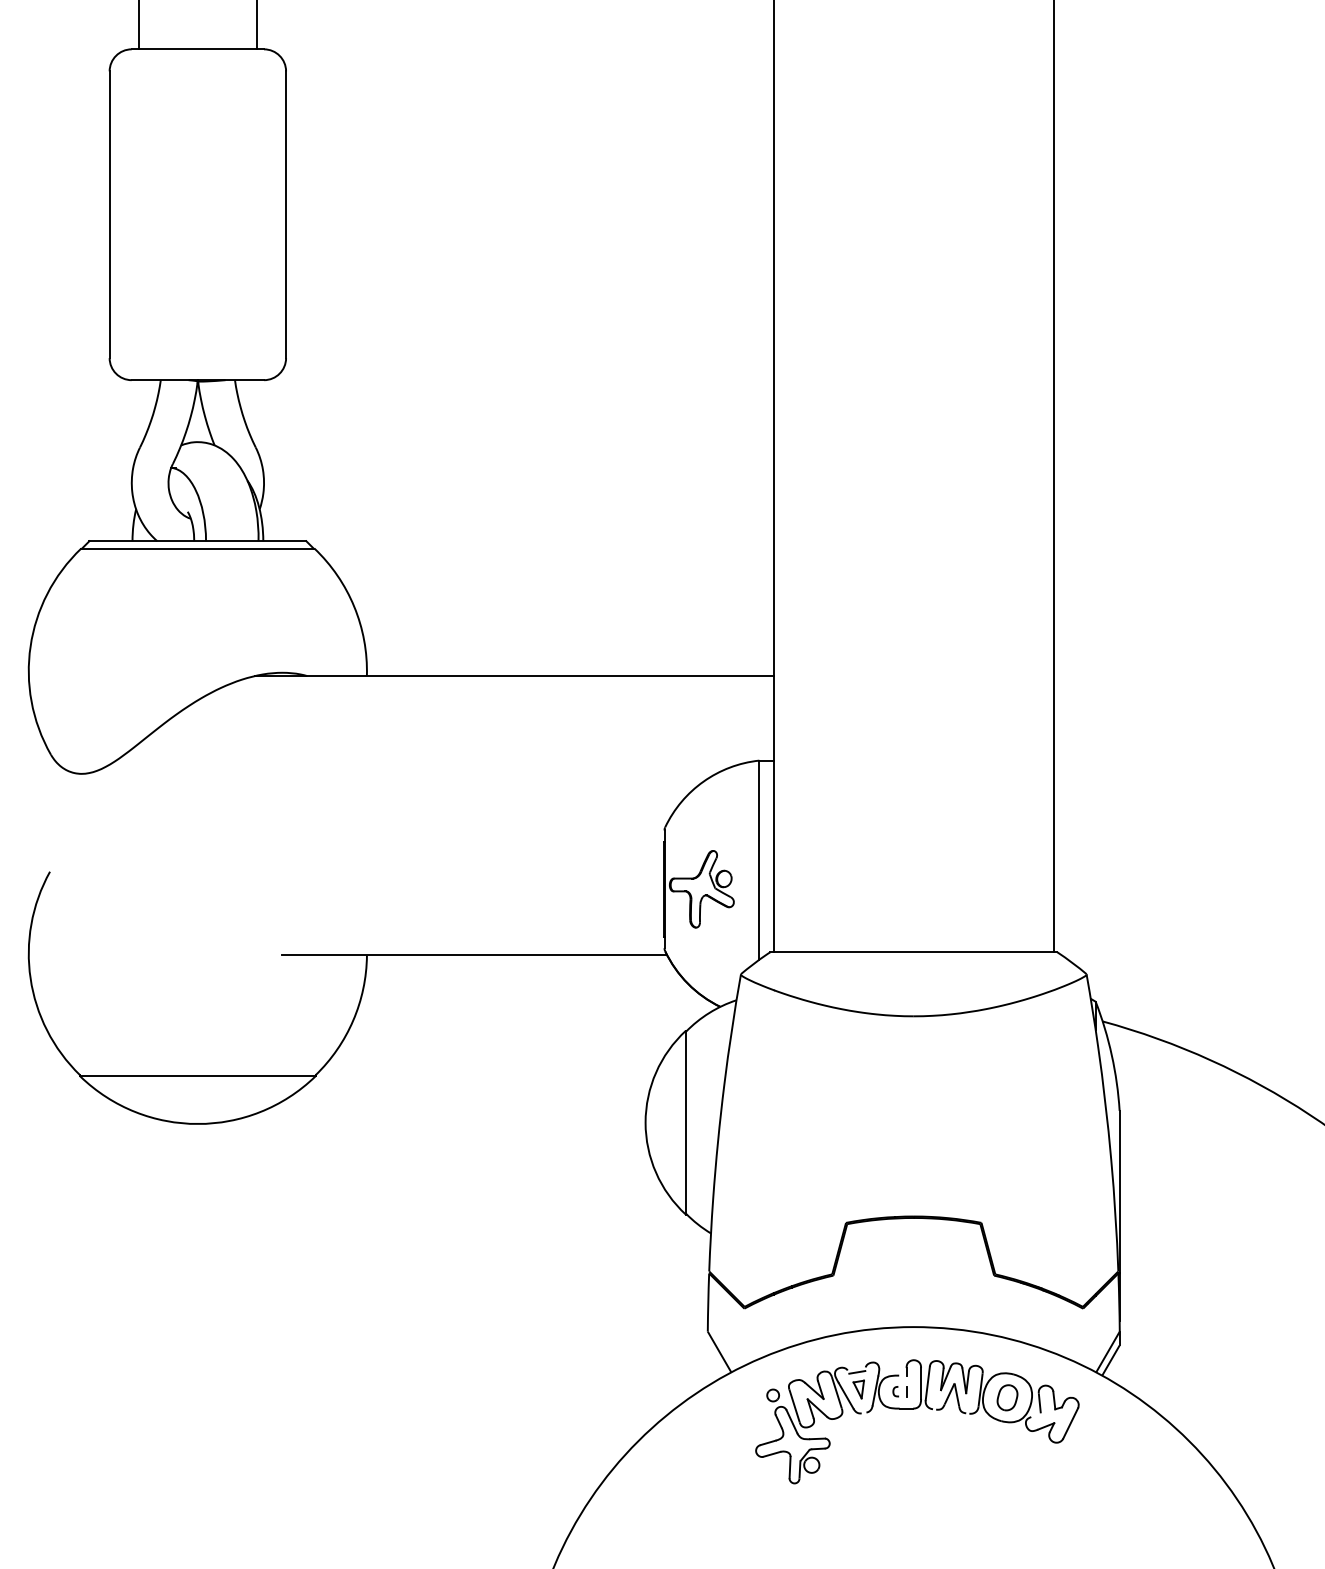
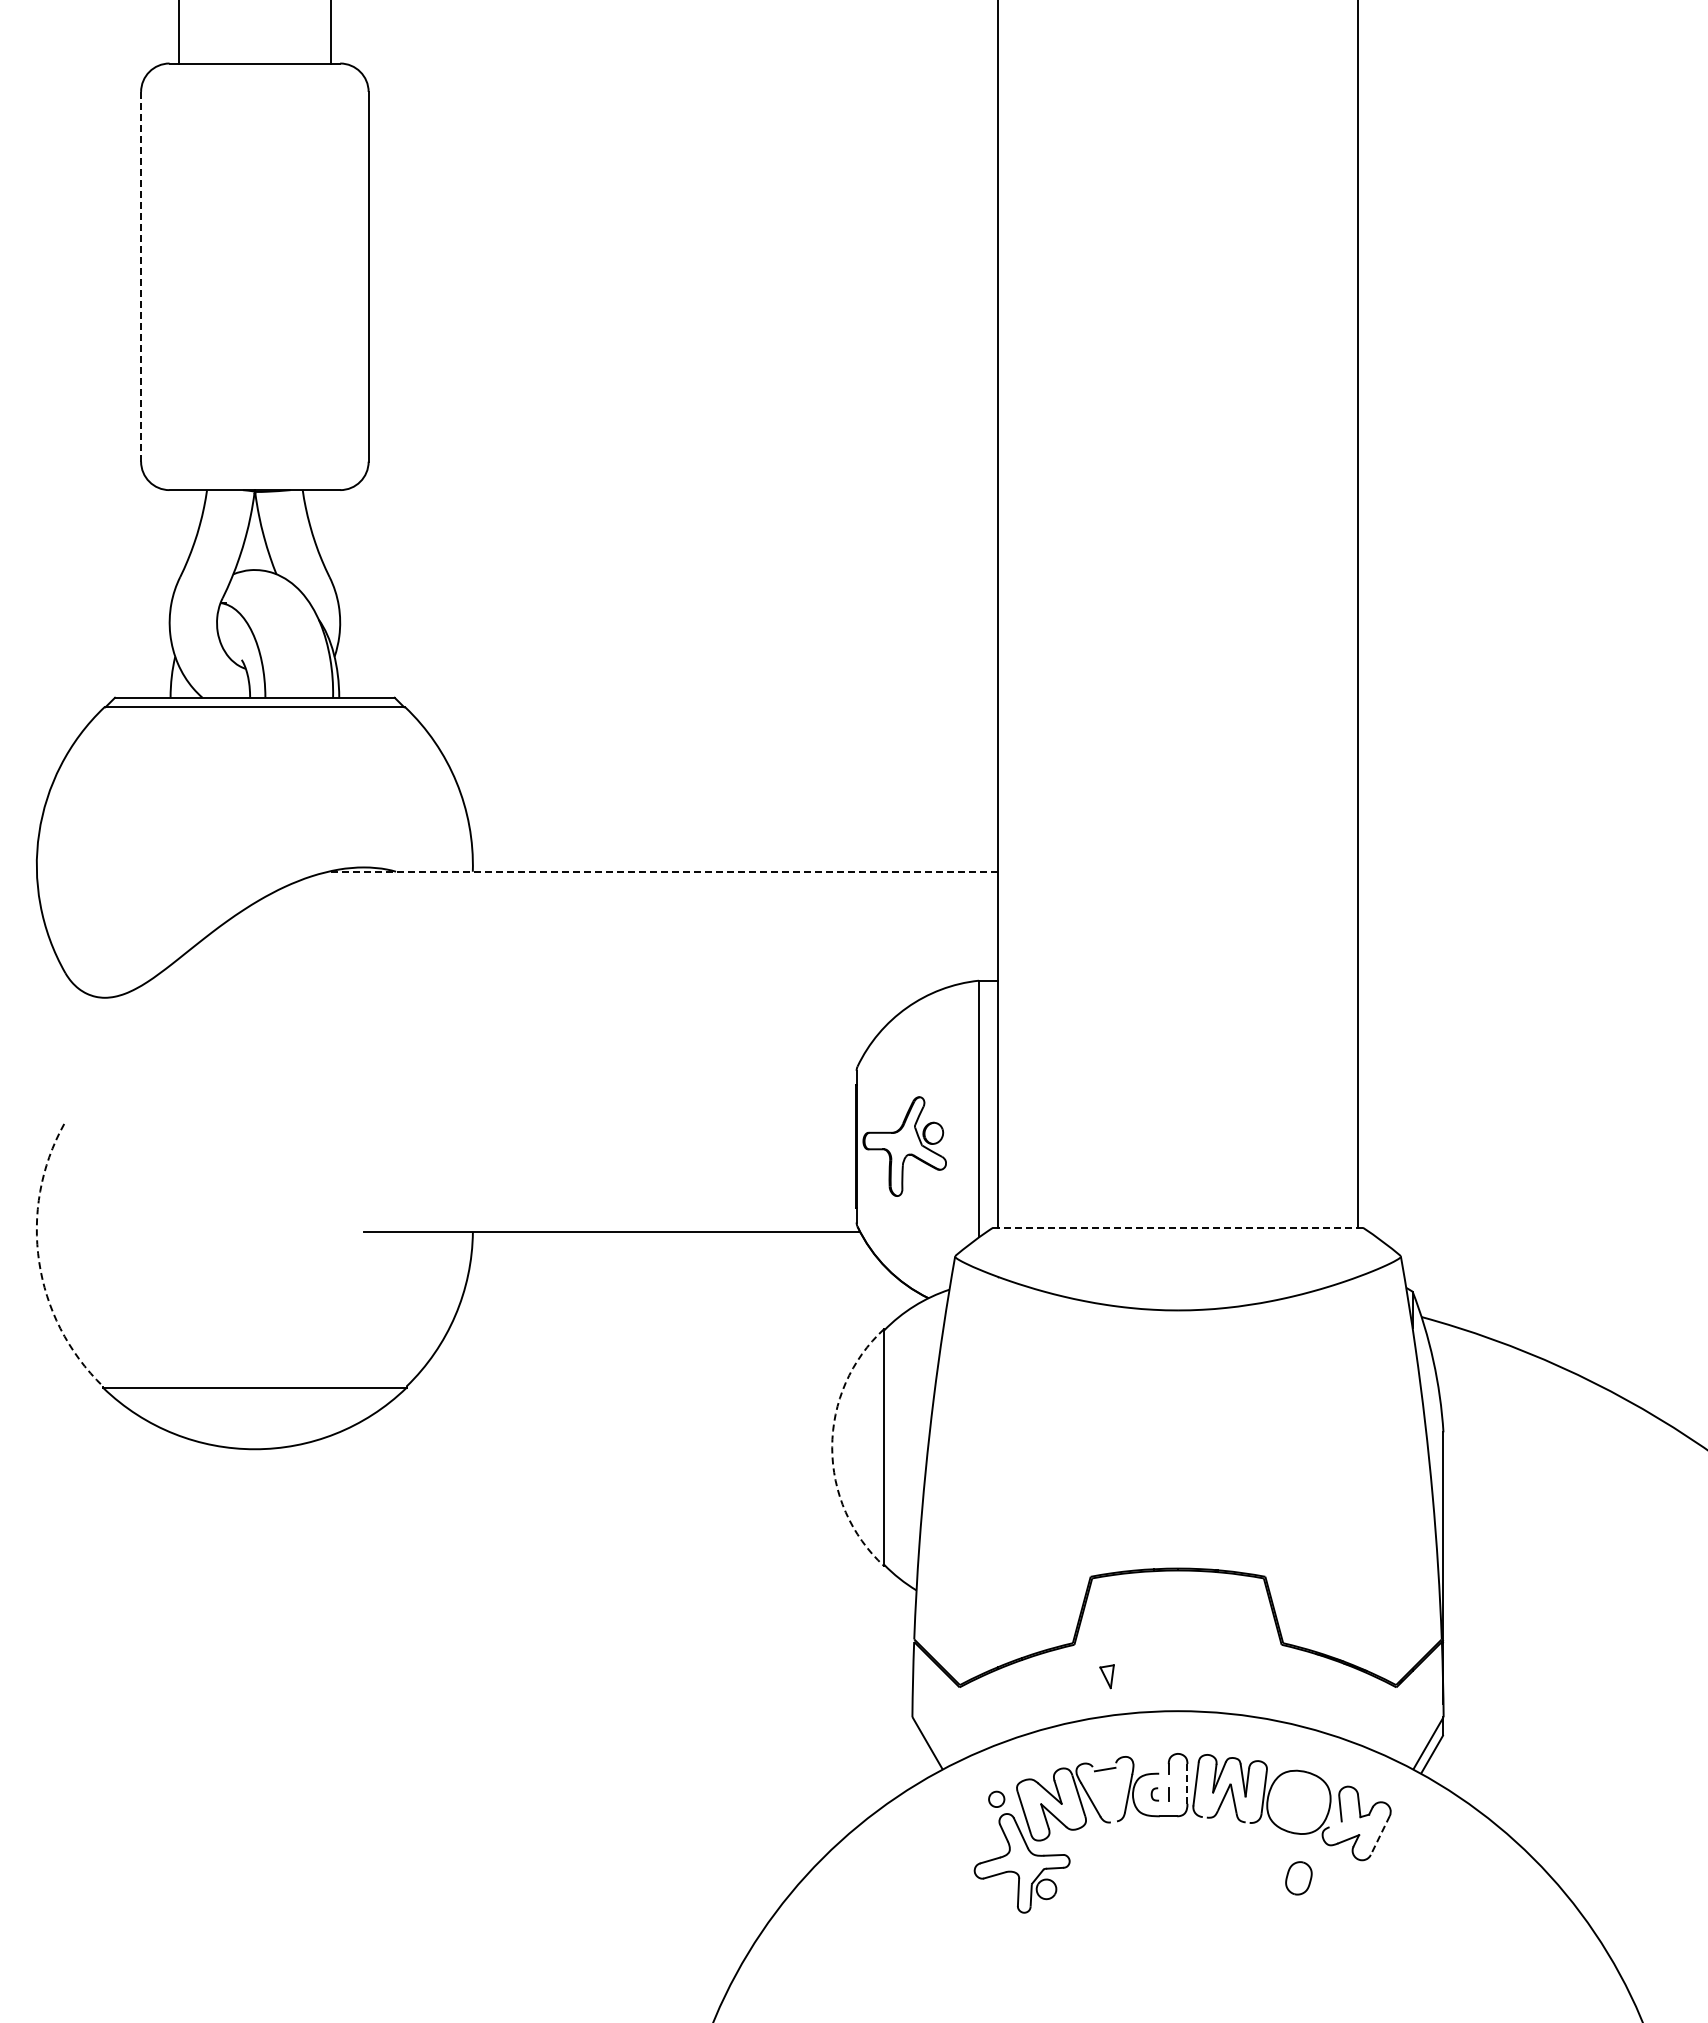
line: (109, 214) -> (141, 276), solid -> dashed
line: (514, 675) -> (663, 871), solid -> dashed
line: (914, 952) -> (1178, 1227), solid -> dashed
arc: (30, 978) -> (39, 1261), solid -> dashed
arc: (645, 1122) -> (832, 1447), solid -> dashed
line: (921, 1383) -> (1187, 1783), solid -> dashed
part: (858, 1389) -> (1106, 1676), moved
part: (1007, 1397) -> (1298, 1878), moved
line: (1070, 1423) -> (1380, 1835), solid -> dashed

